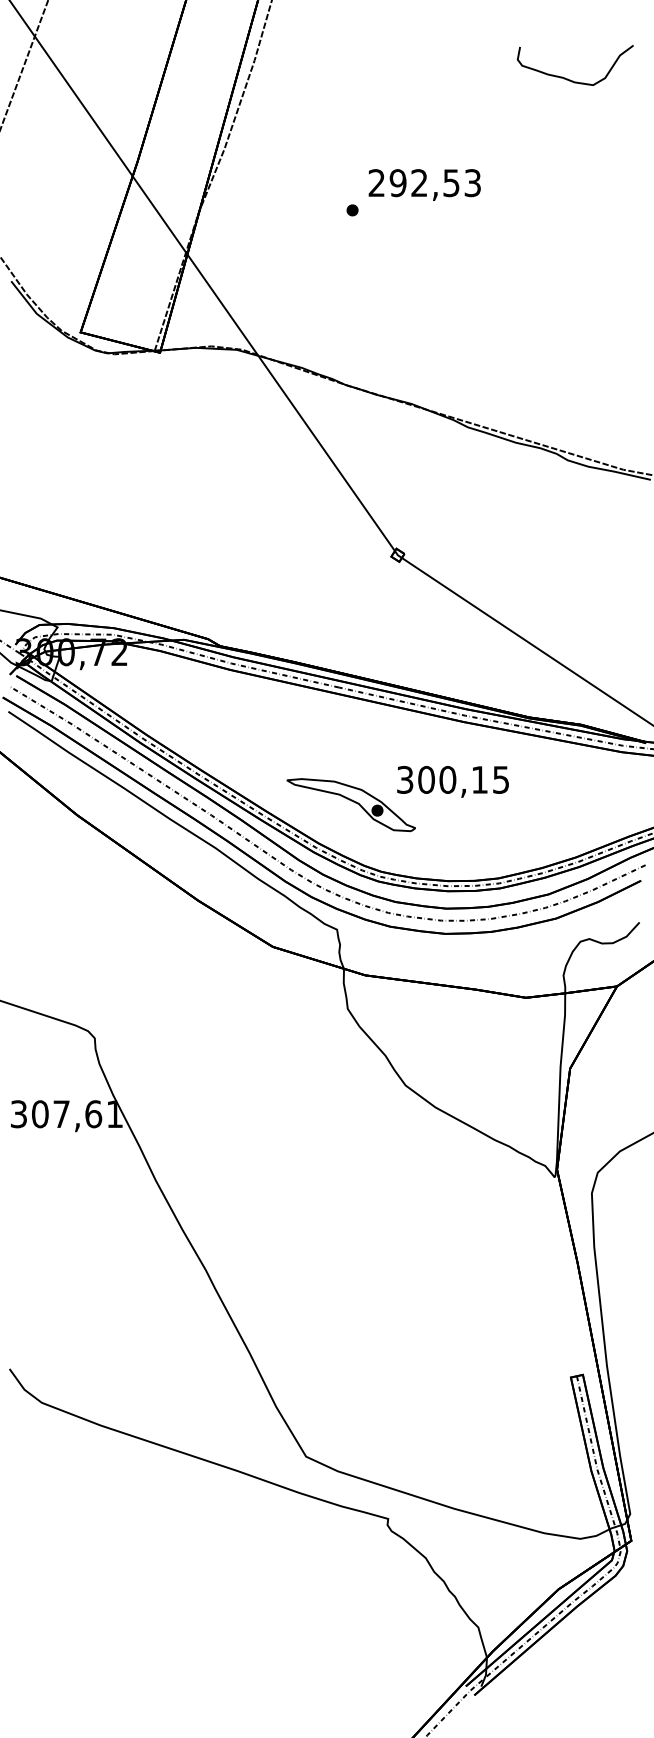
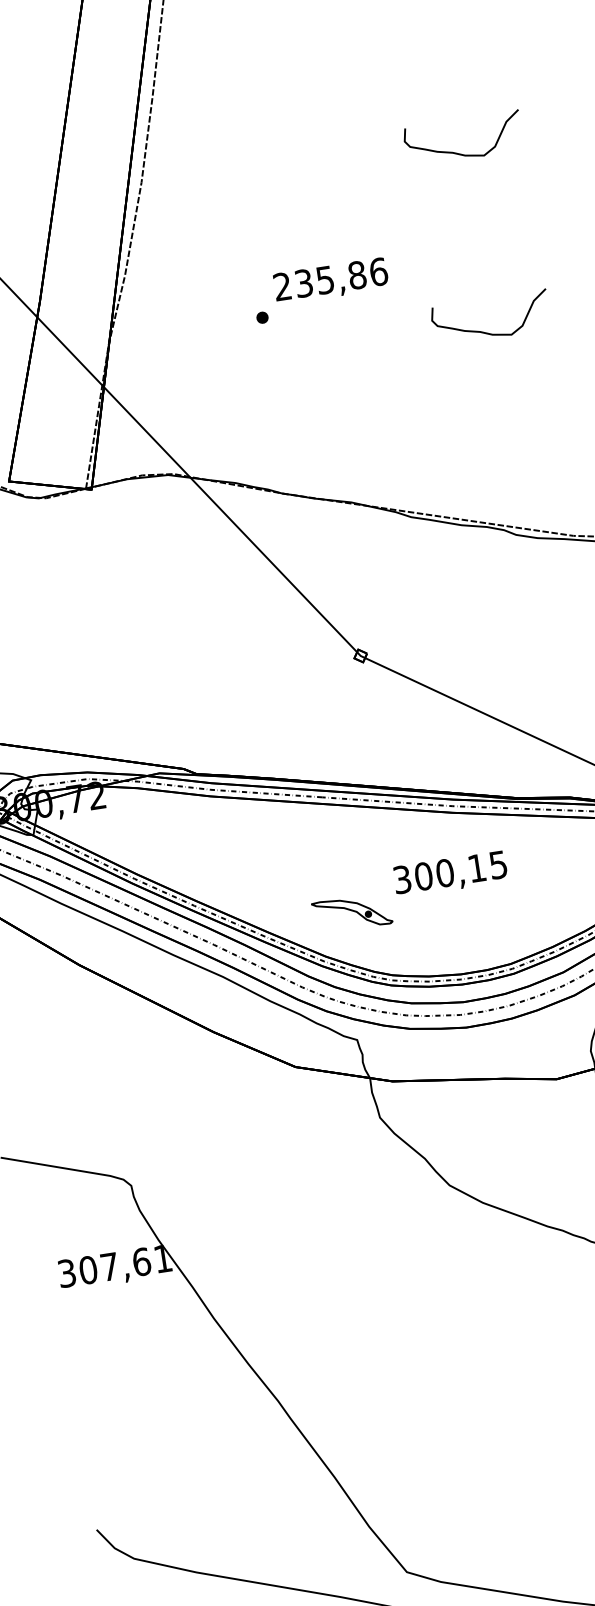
text: (435, 183) -> (341, 278), 292,53 -> 235,86
curve: (570, 258) -> (487, 332), added
part: (350, 805) -> (351, 913), size x0.6

